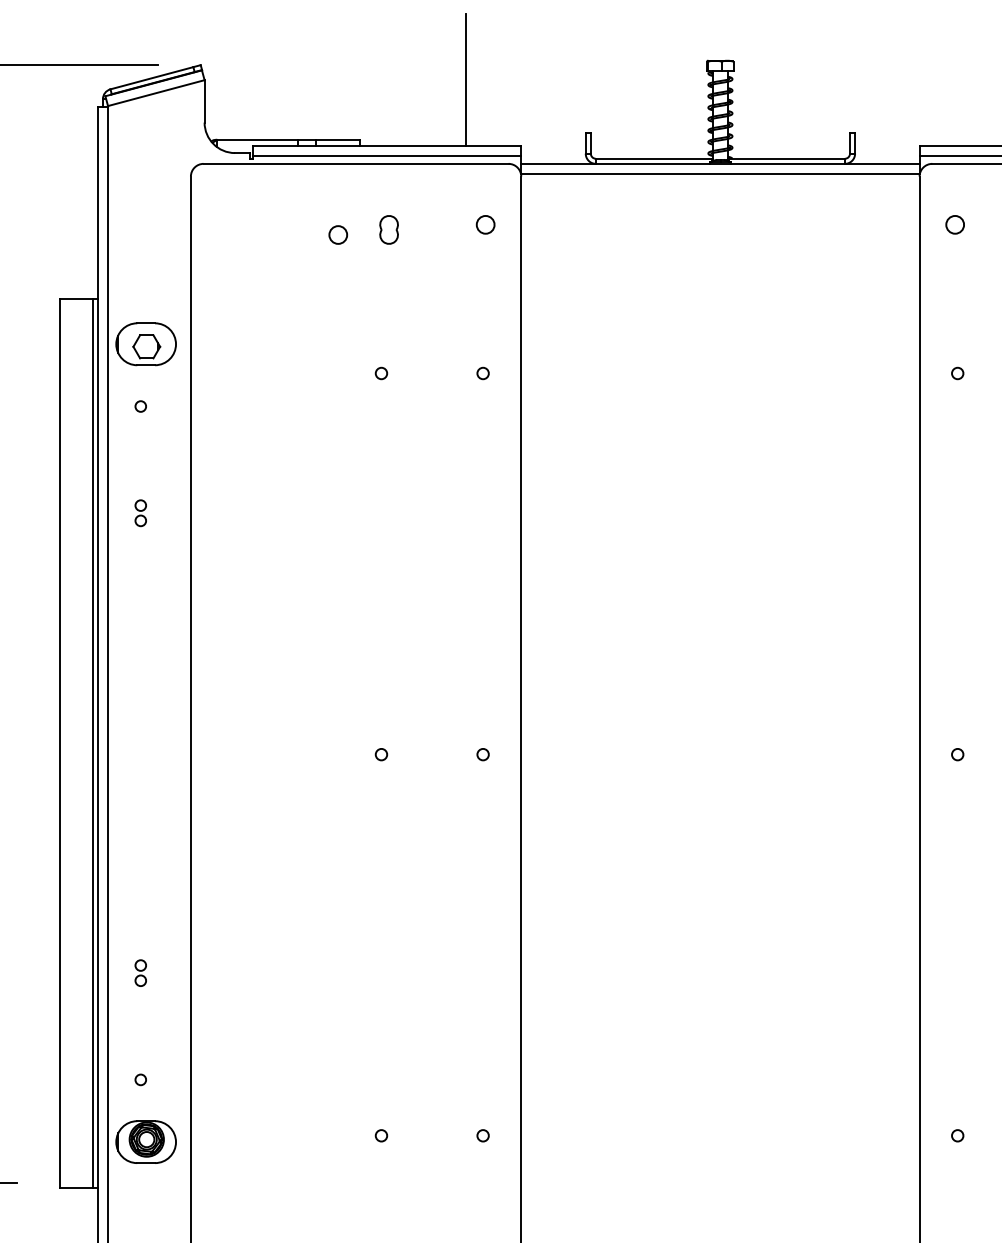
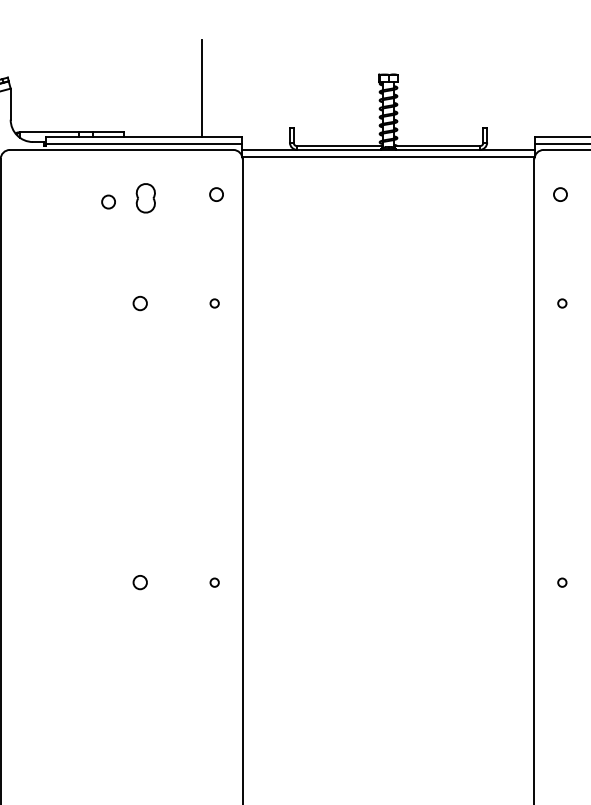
part: (388, 229) -> (145, 198), size x1.4
circle: (381, 373) -> (140, 303), size x1.6
circle: (381, 754) -> (140, 582), size x1.6

